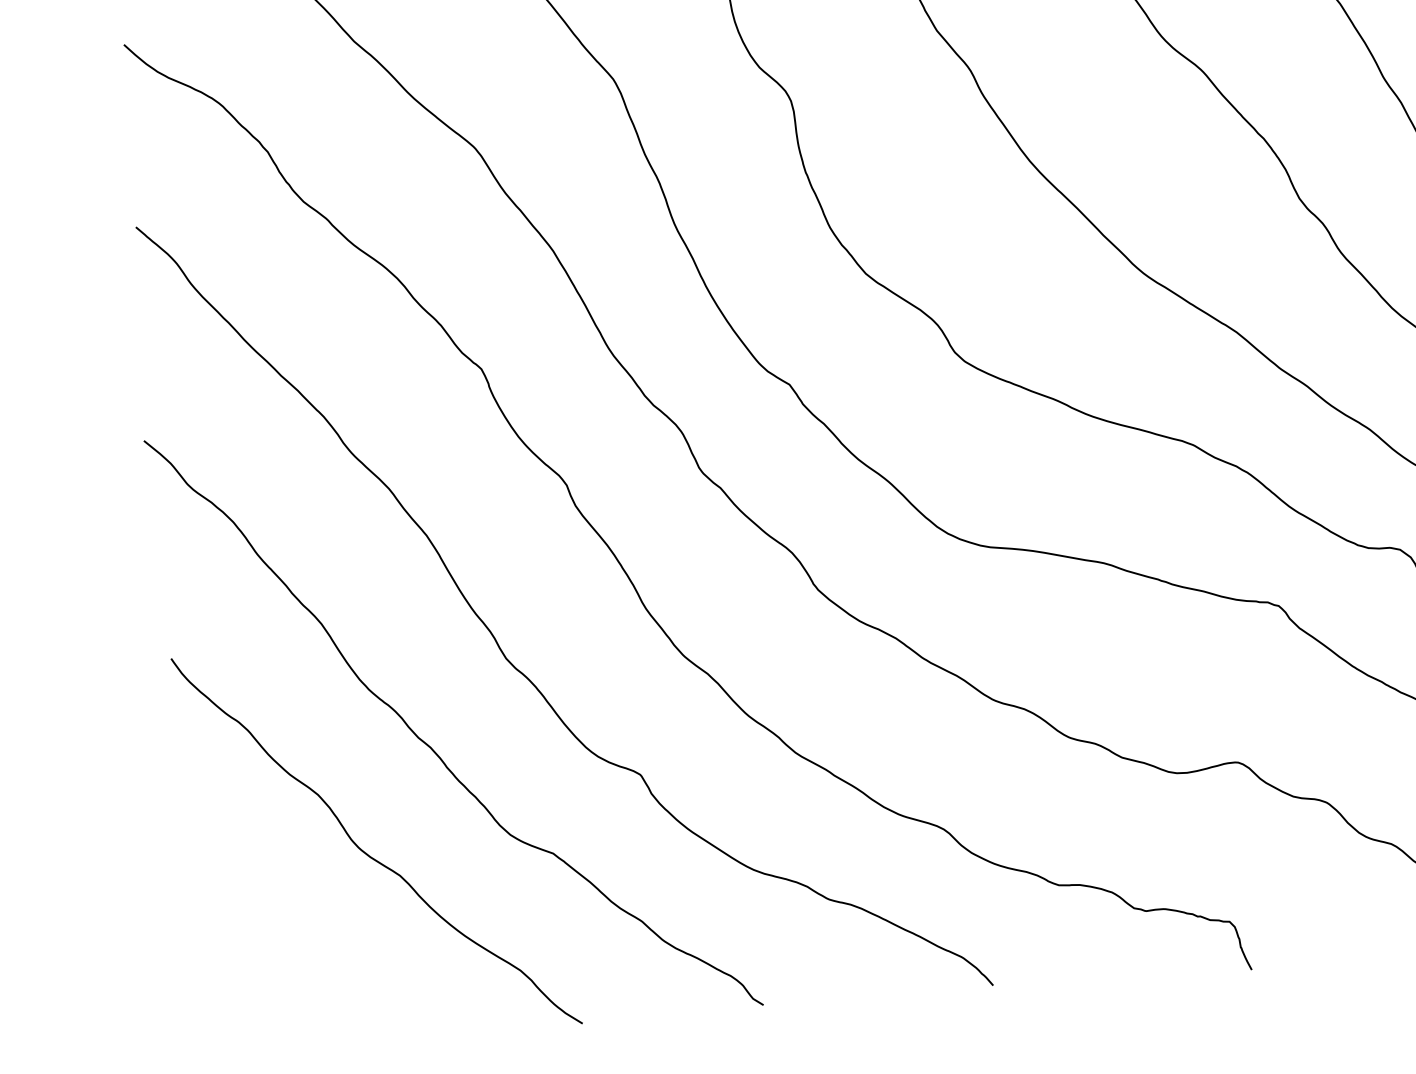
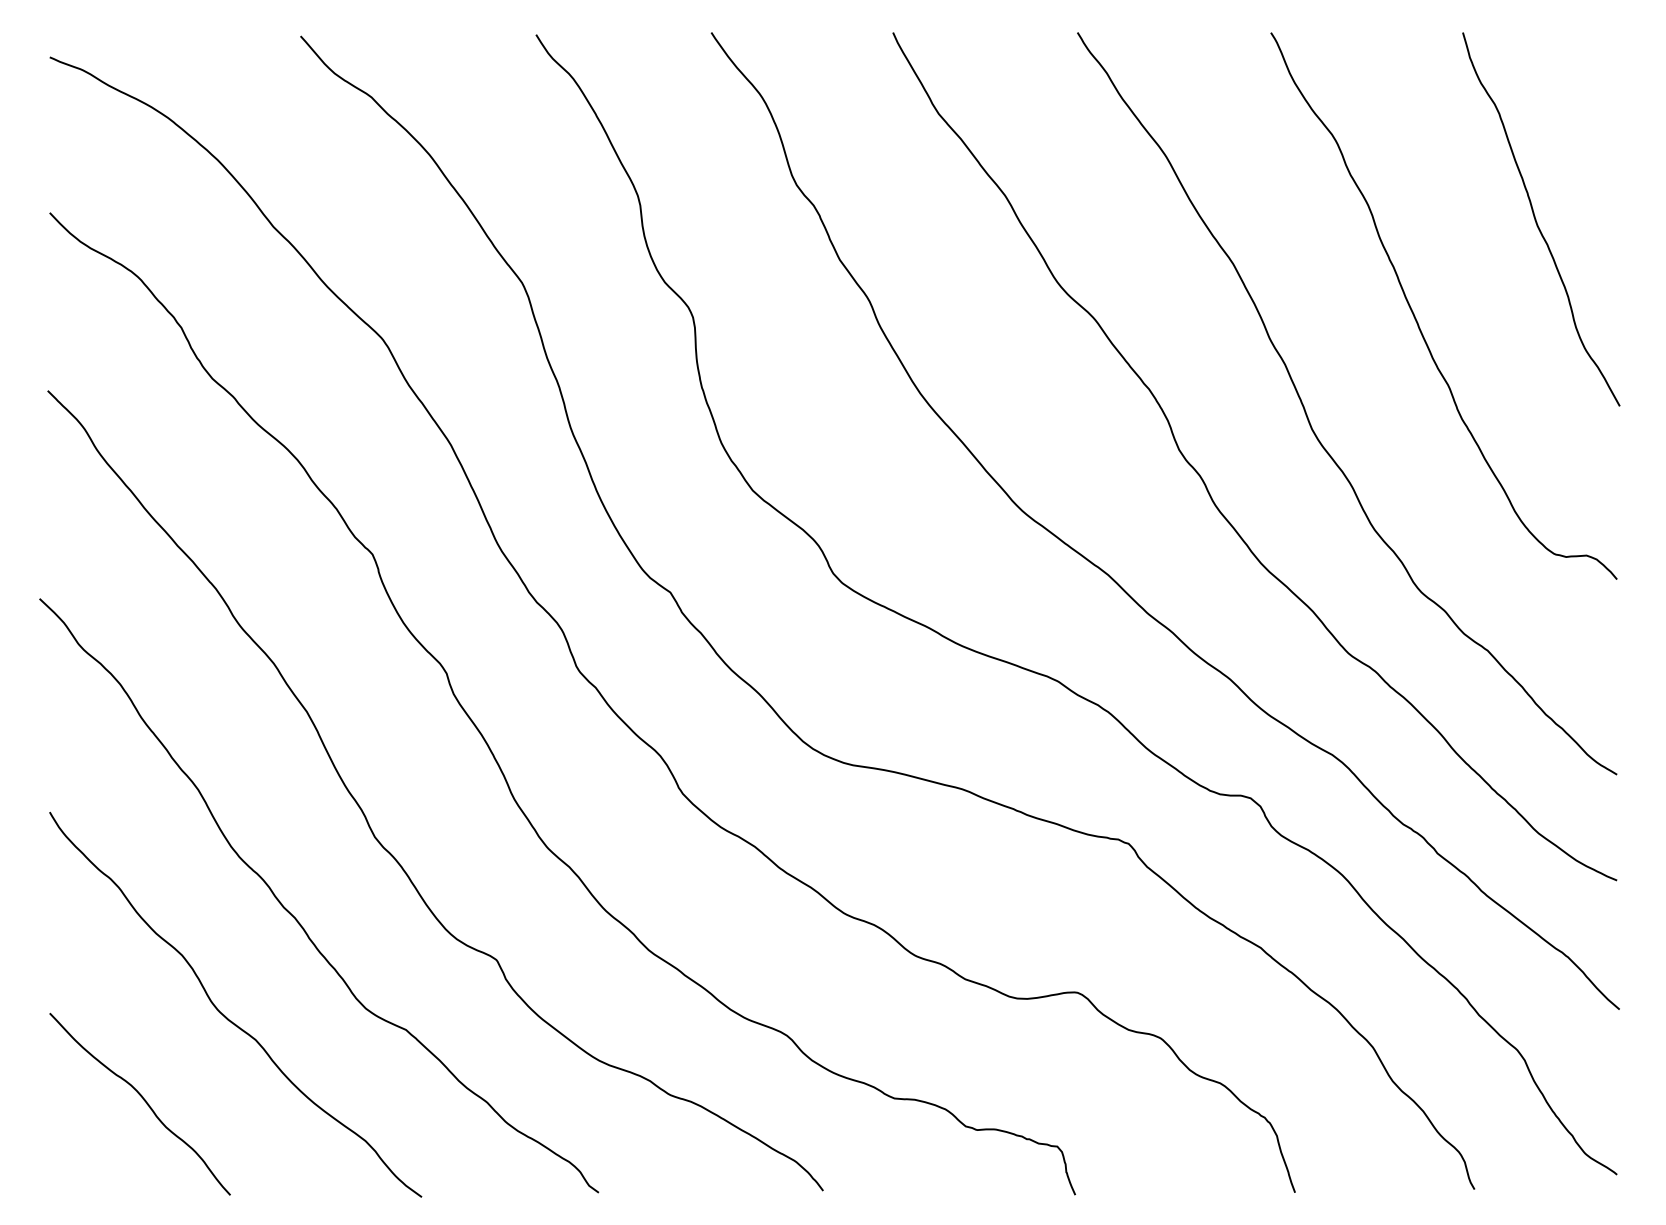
curve: (289, 946) -> (143, 1100), added

